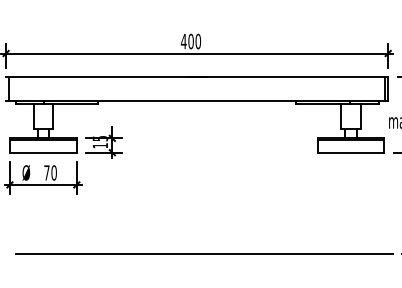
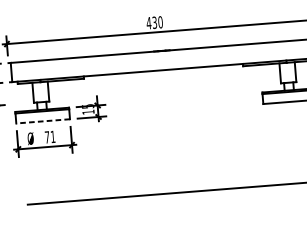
text: (190, 41) -> (154, 22), 400 -> 430
line: (42, 152) -> (42, 121), solid -> dashed
text: (53, 172) -> (52, 136), 70 -> 71

